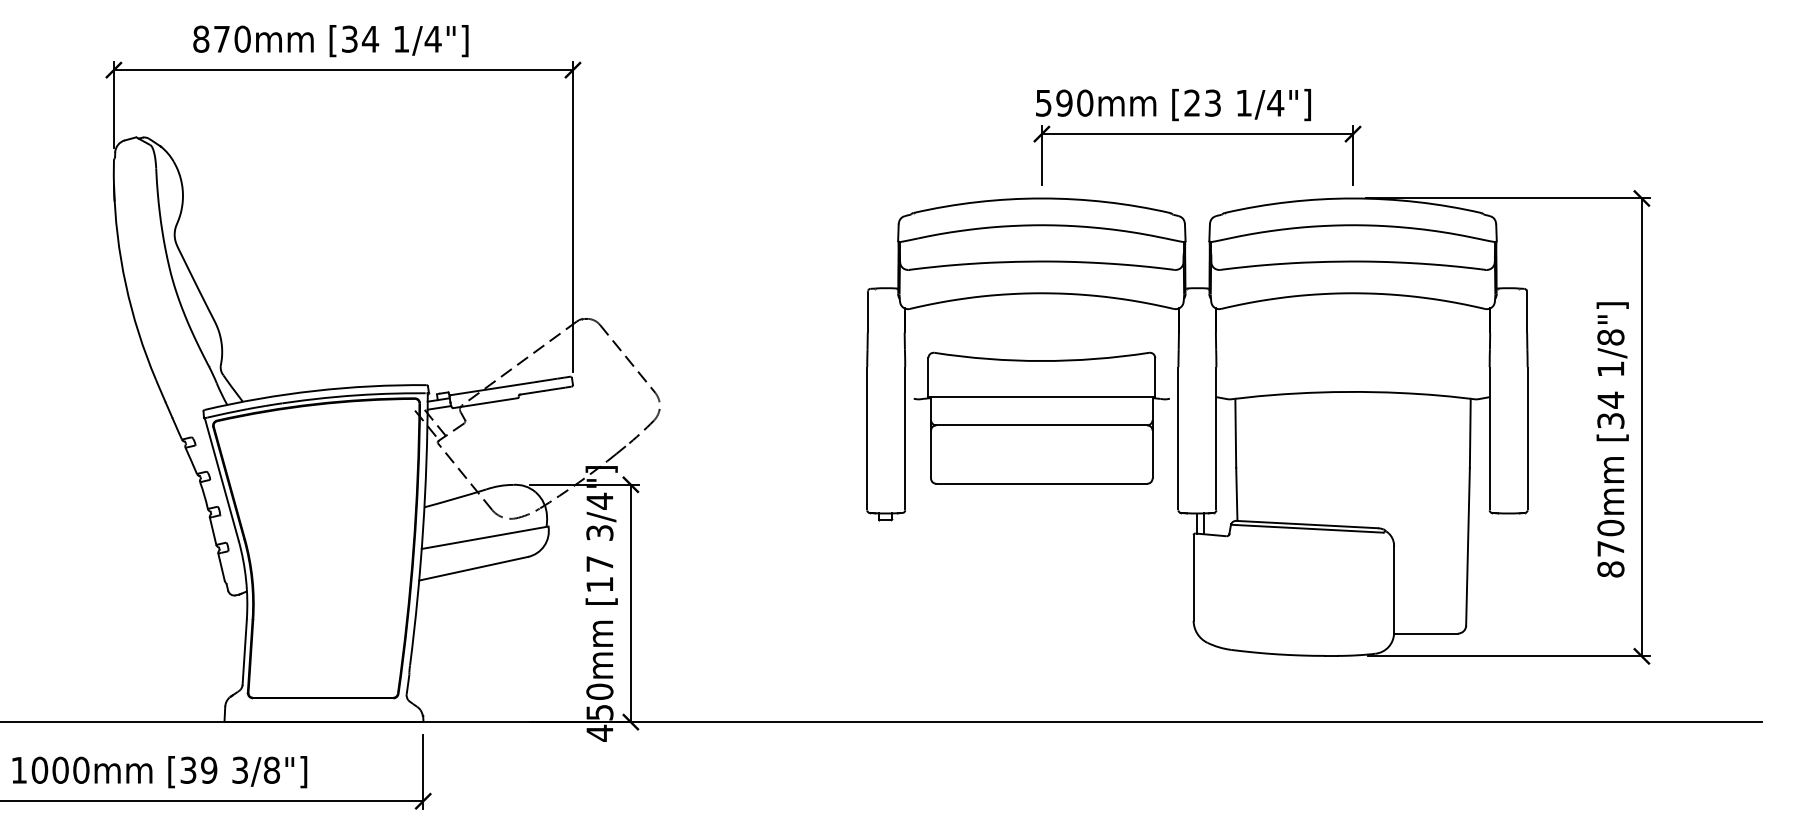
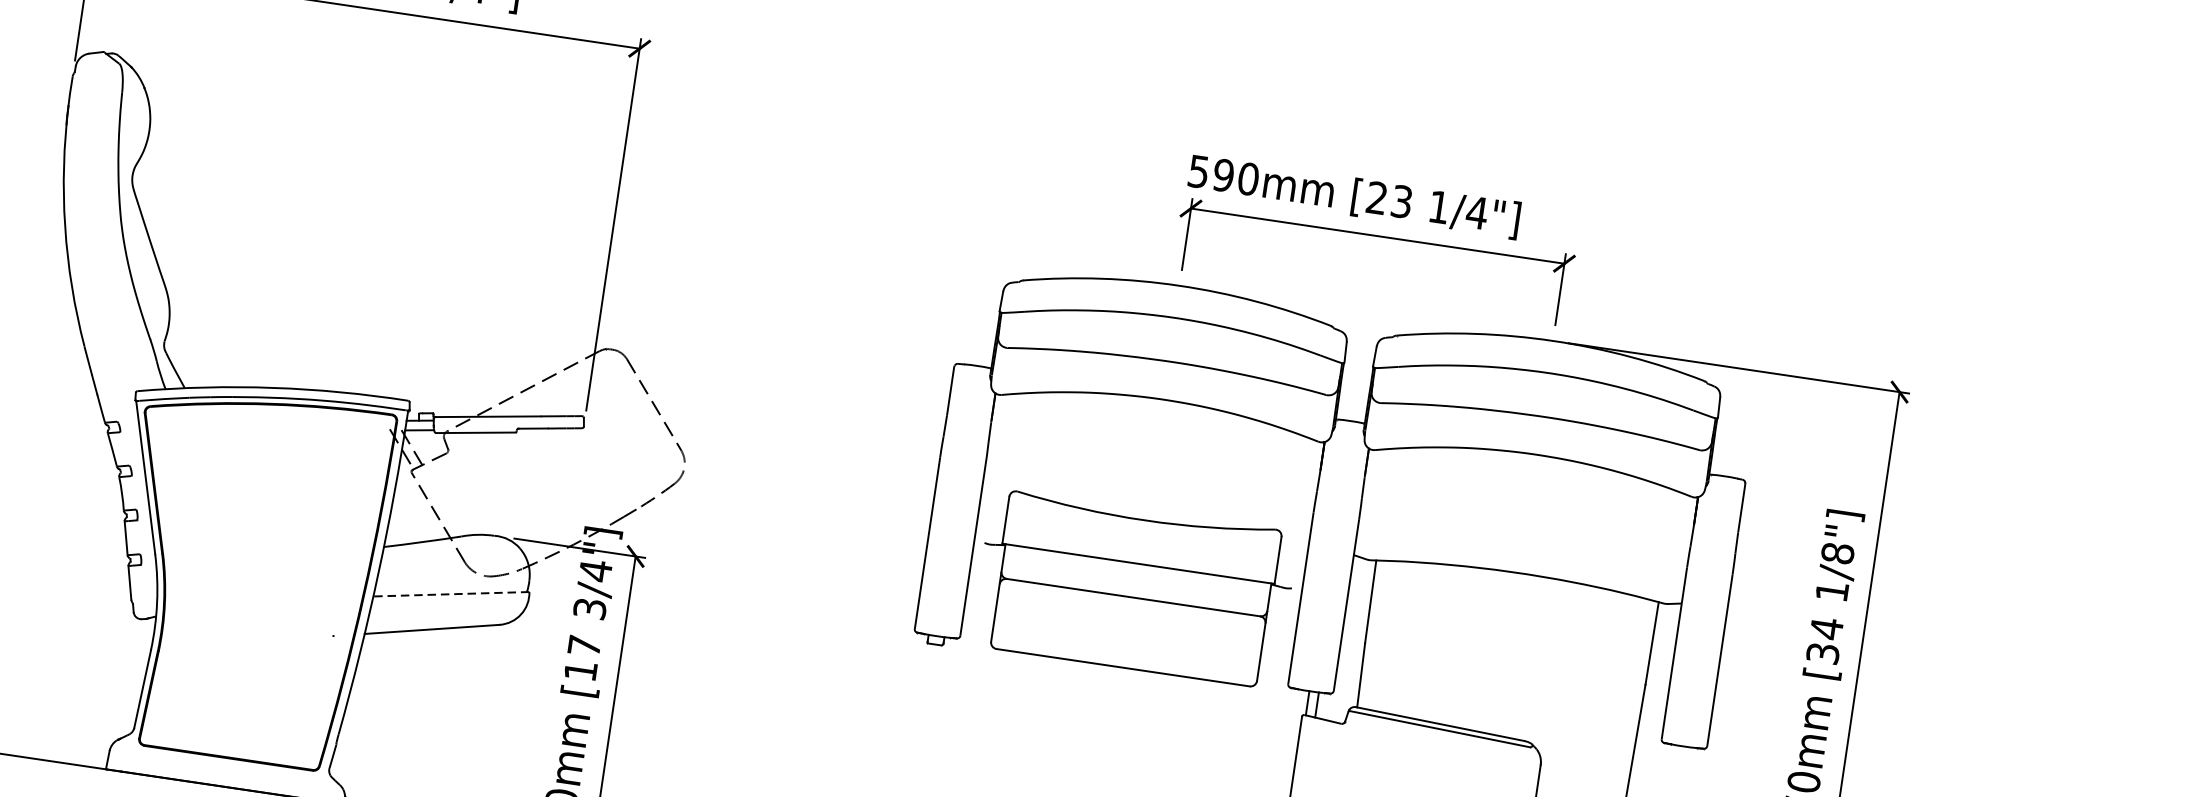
part: (1041, 417) -> (1134, 588), moved
line: (484, 537) -> (450, 593), solid -> dashed

